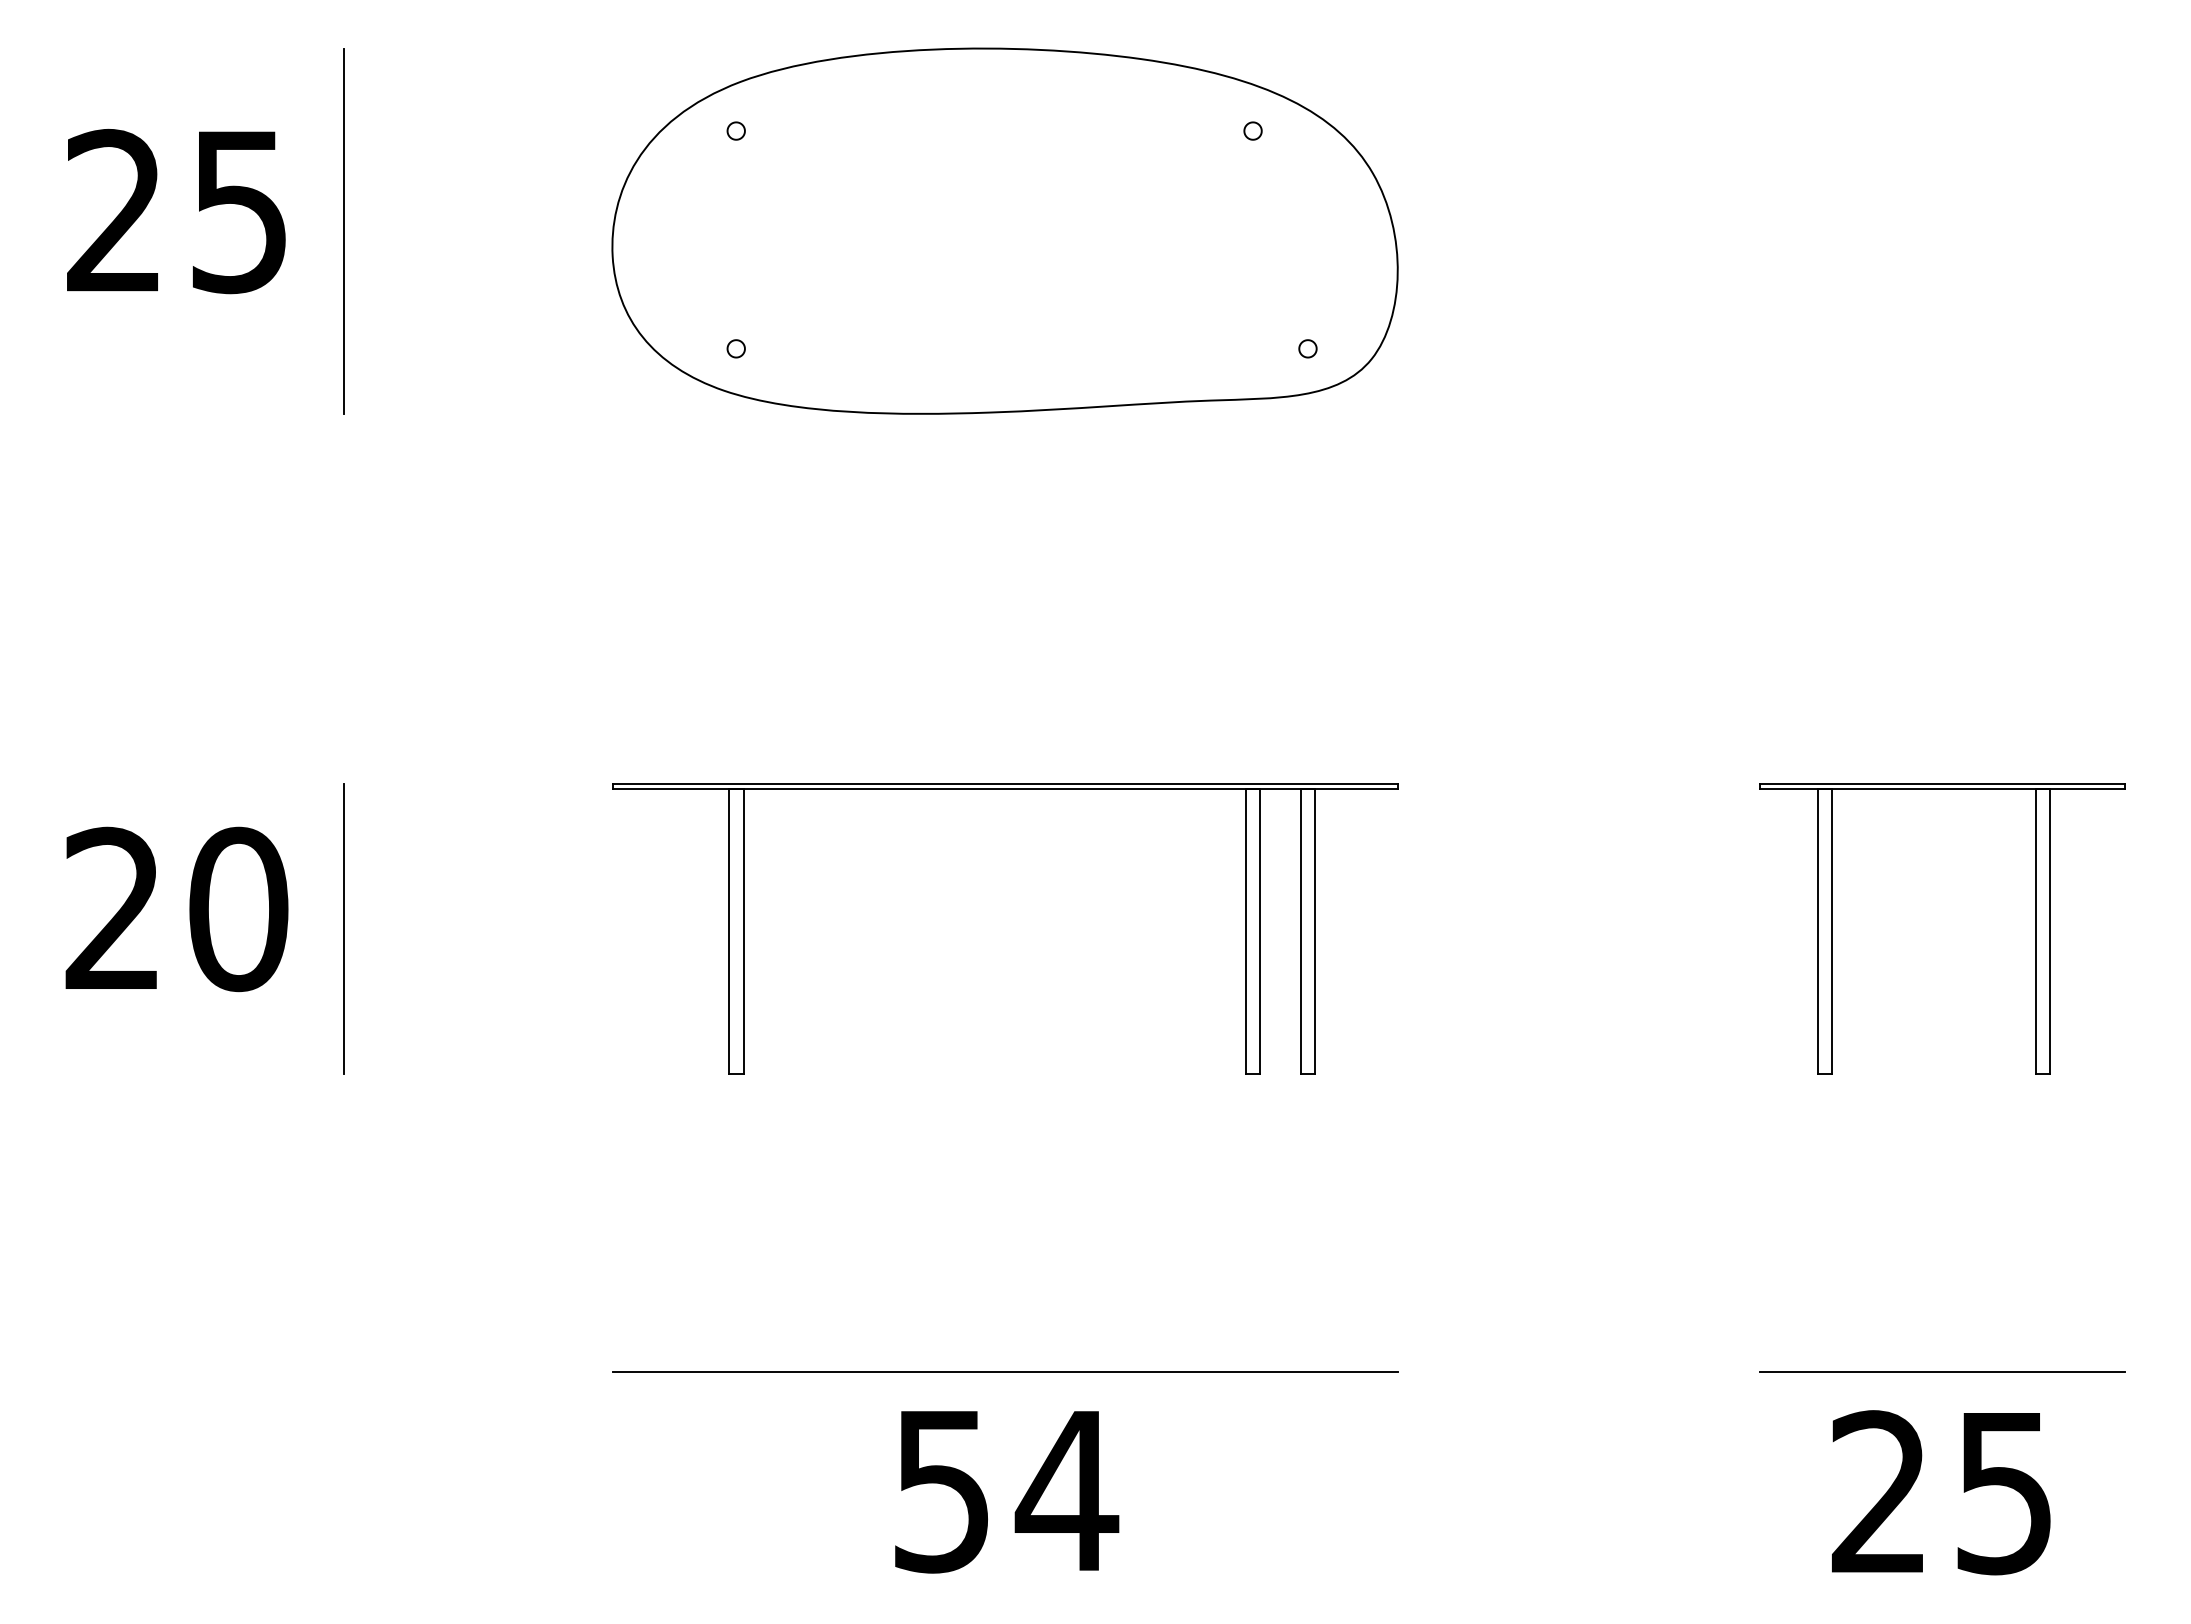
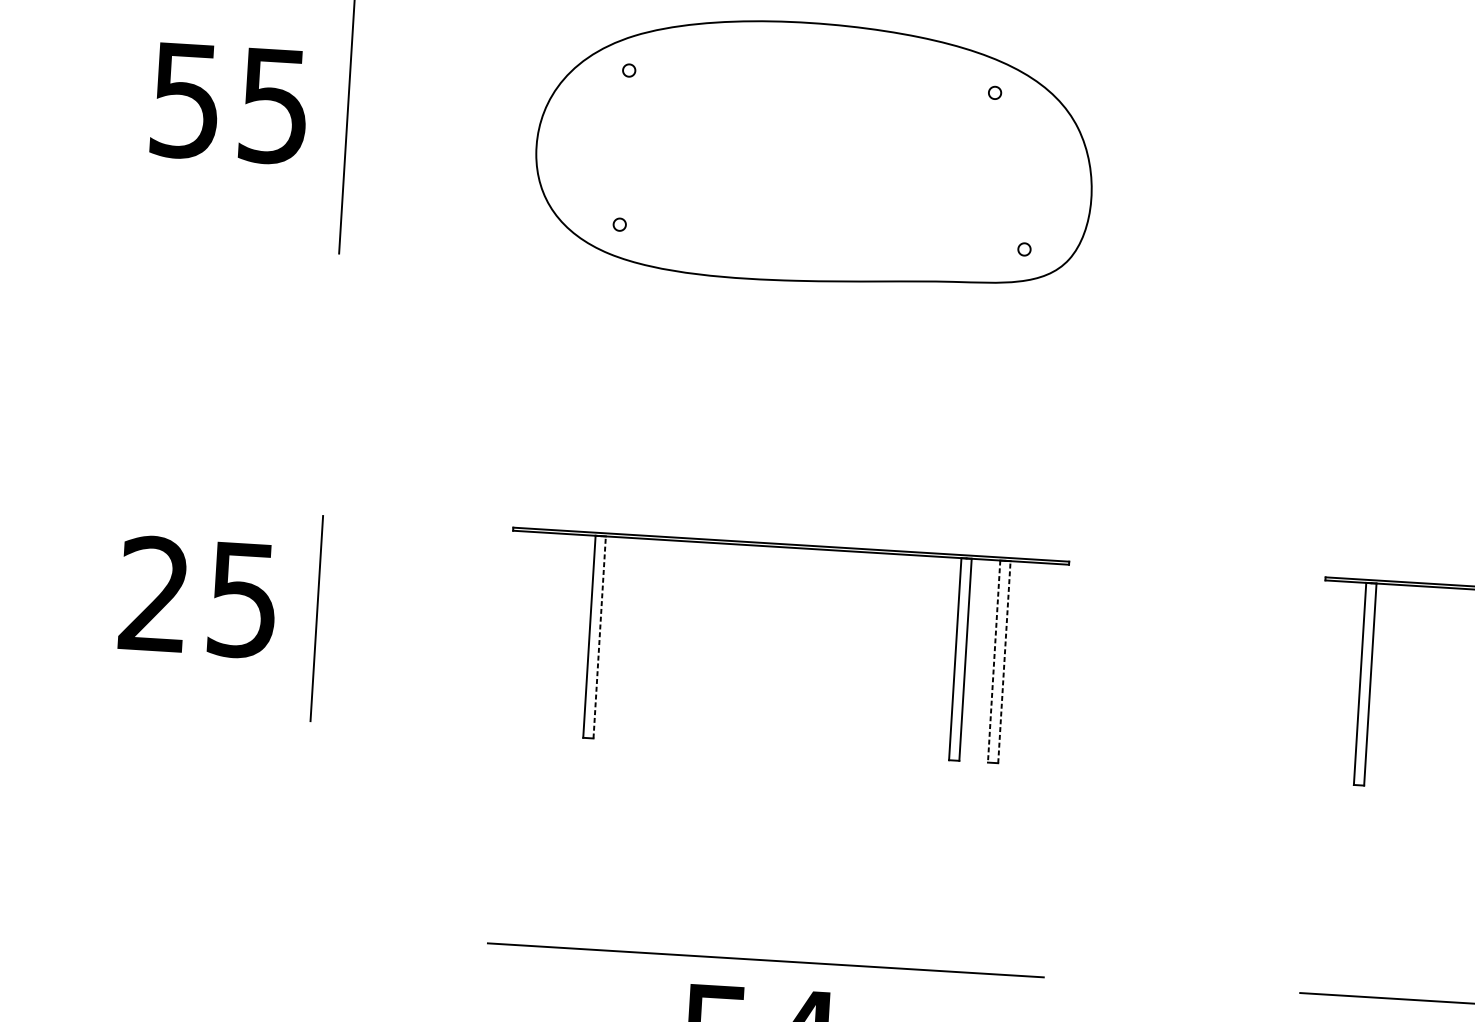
text: (113, 211) -> (184, 100), 25 -> 55
text: (238, 909) -> (243, 600), 20 -> 25
line: (743, 931) -> (599, 637), solid -> dashed
line: (1300, 931) -> (993, 661), solid -> dashed
line: (1315, 931) -> (1004, 662), solid -> dashed

